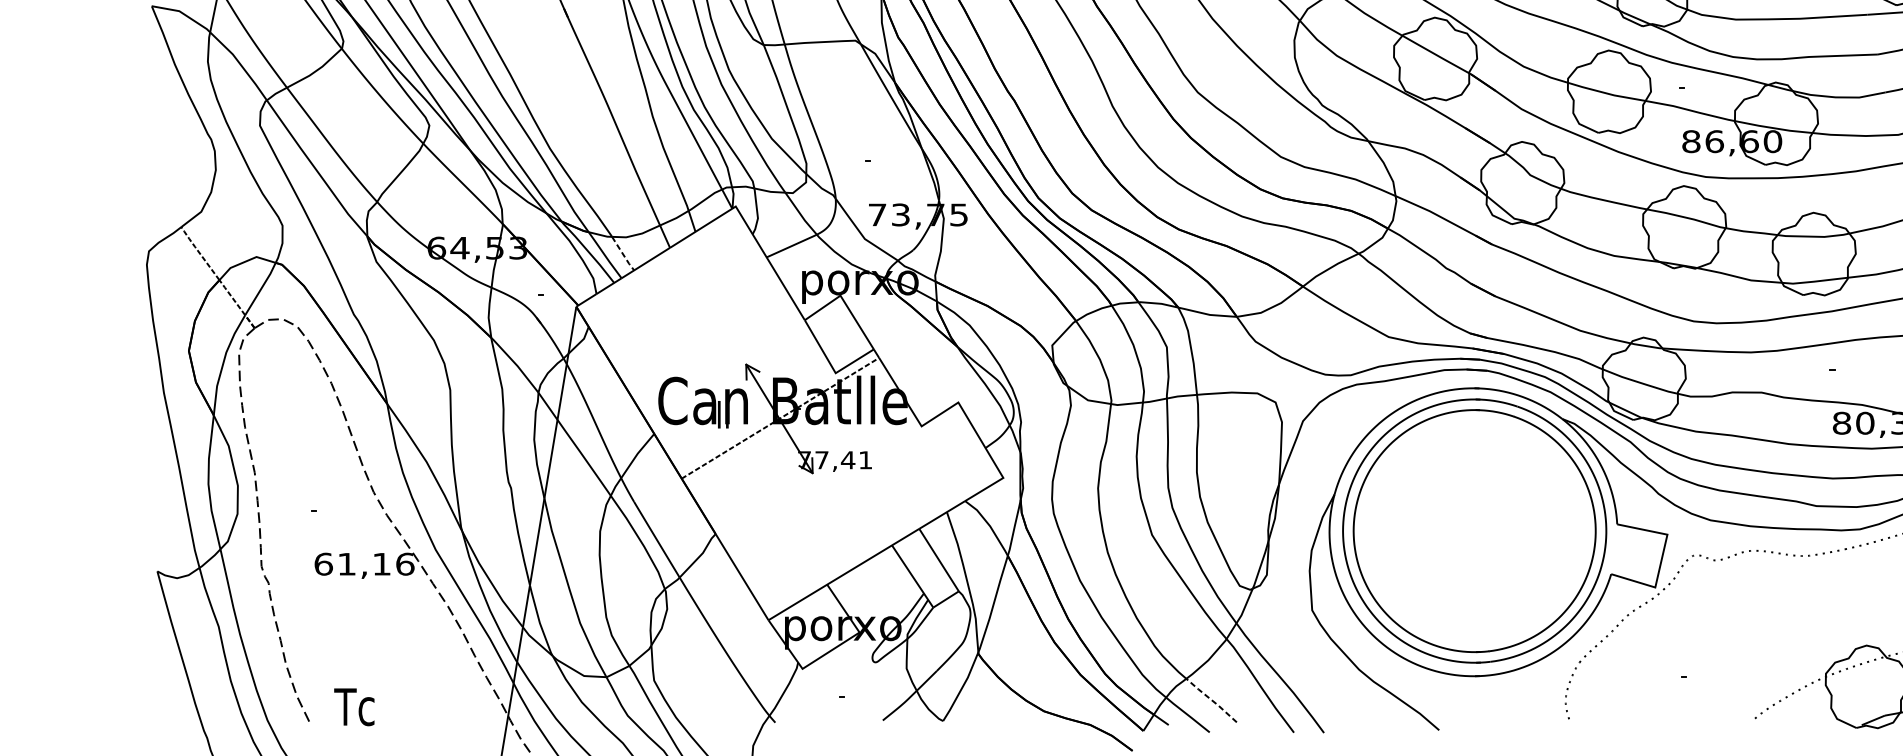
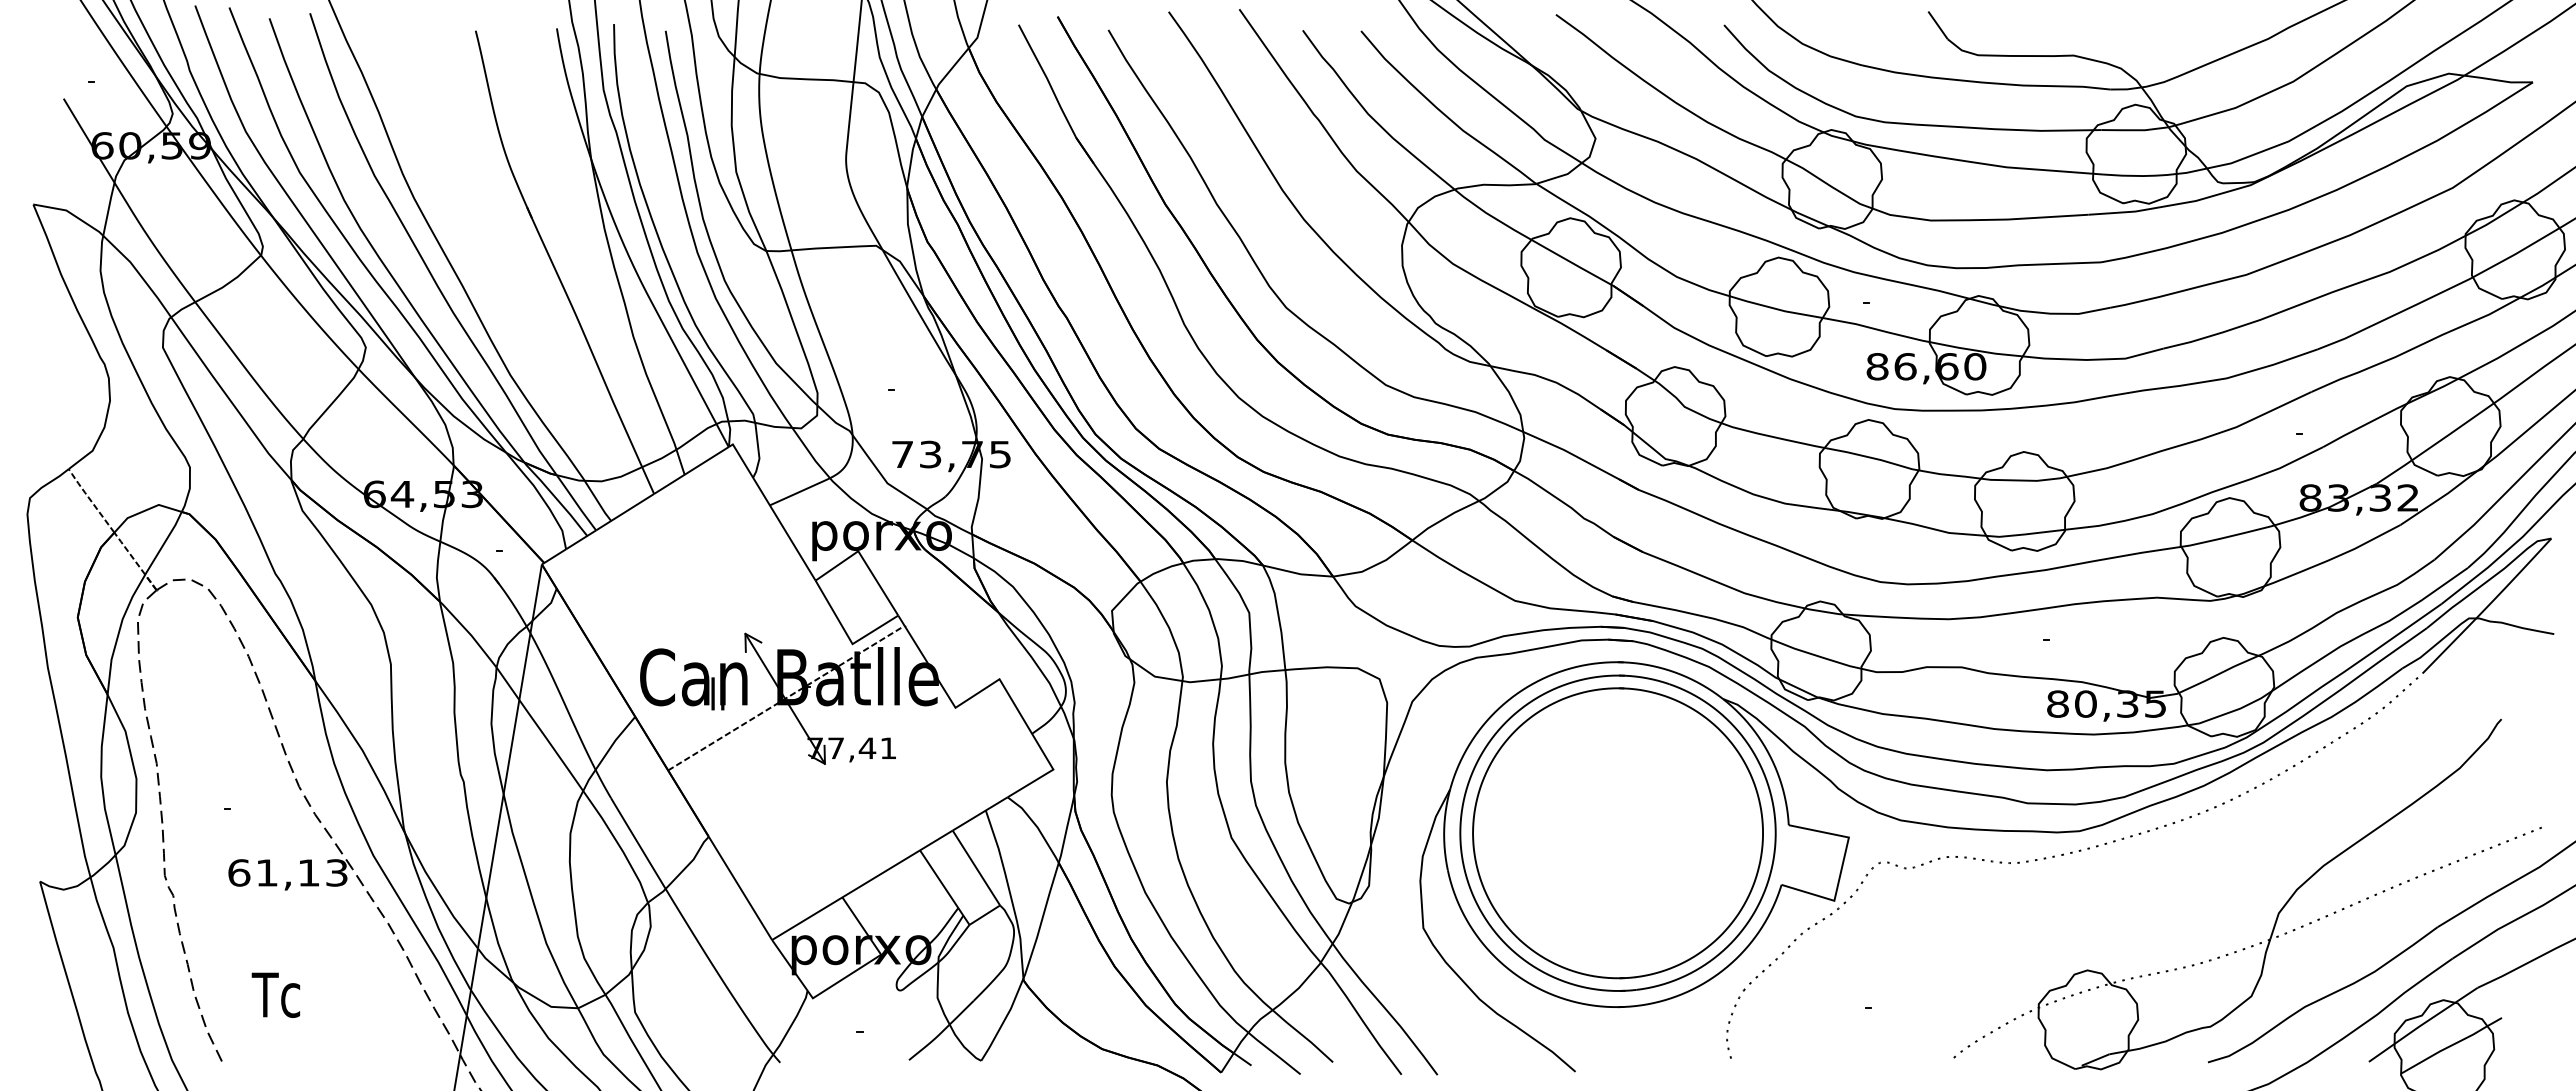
line: (623, 254) -> (598, 502), dashed -> solid
text: (405, 563) -> (337, 872), 61,16 -> 61,13
line: (1211, 699) -> (1302, 1035), dashed -> solid
text: (353, 706) -> (275, 994), moved

